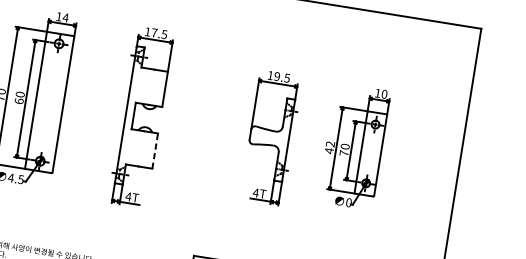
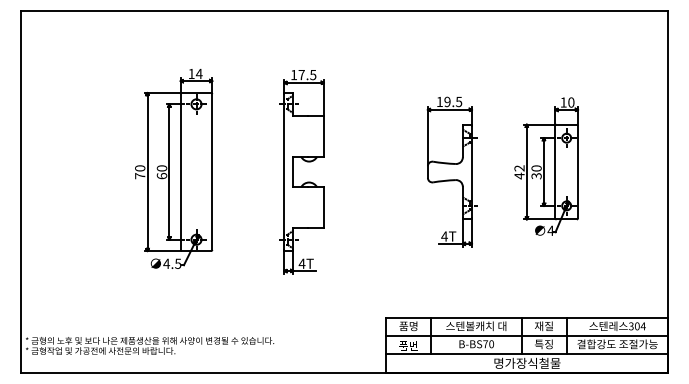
line: (154, 150) -> (323, 207), dashed -> solid
text: (344, 153) -> (536, 176), 70 -> 30
text: (348, 202) -> (550, 230), 0 -> 4

